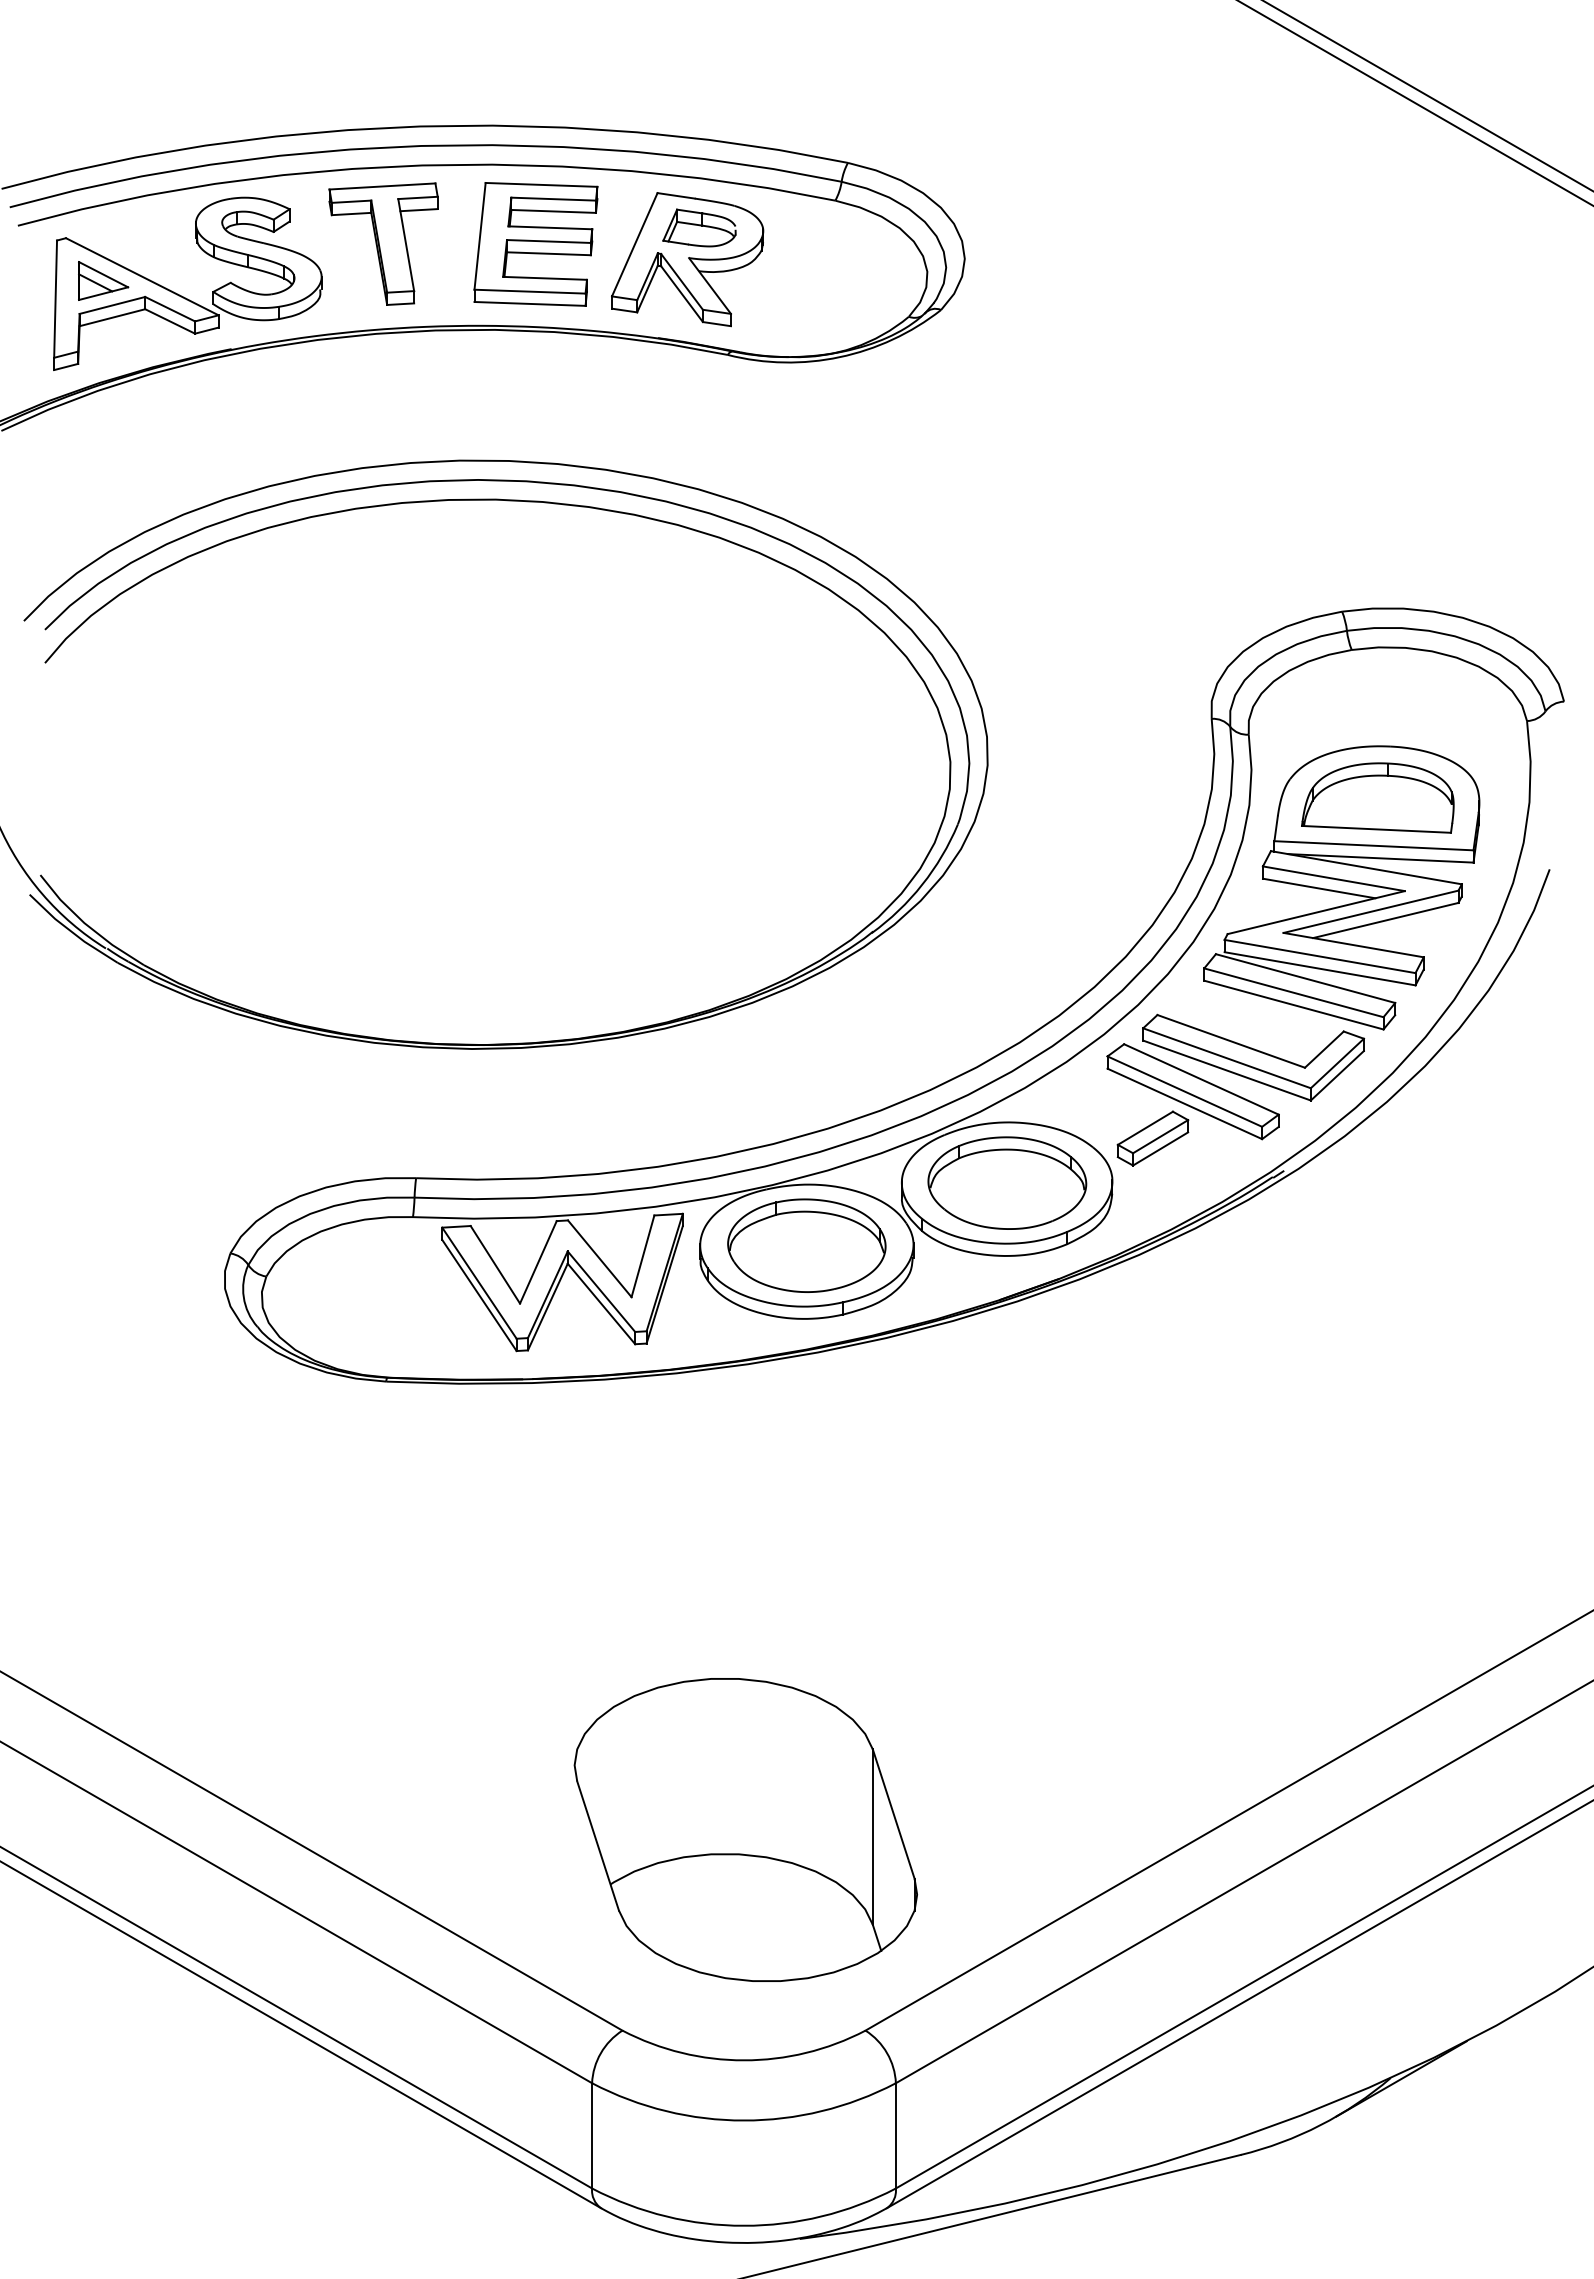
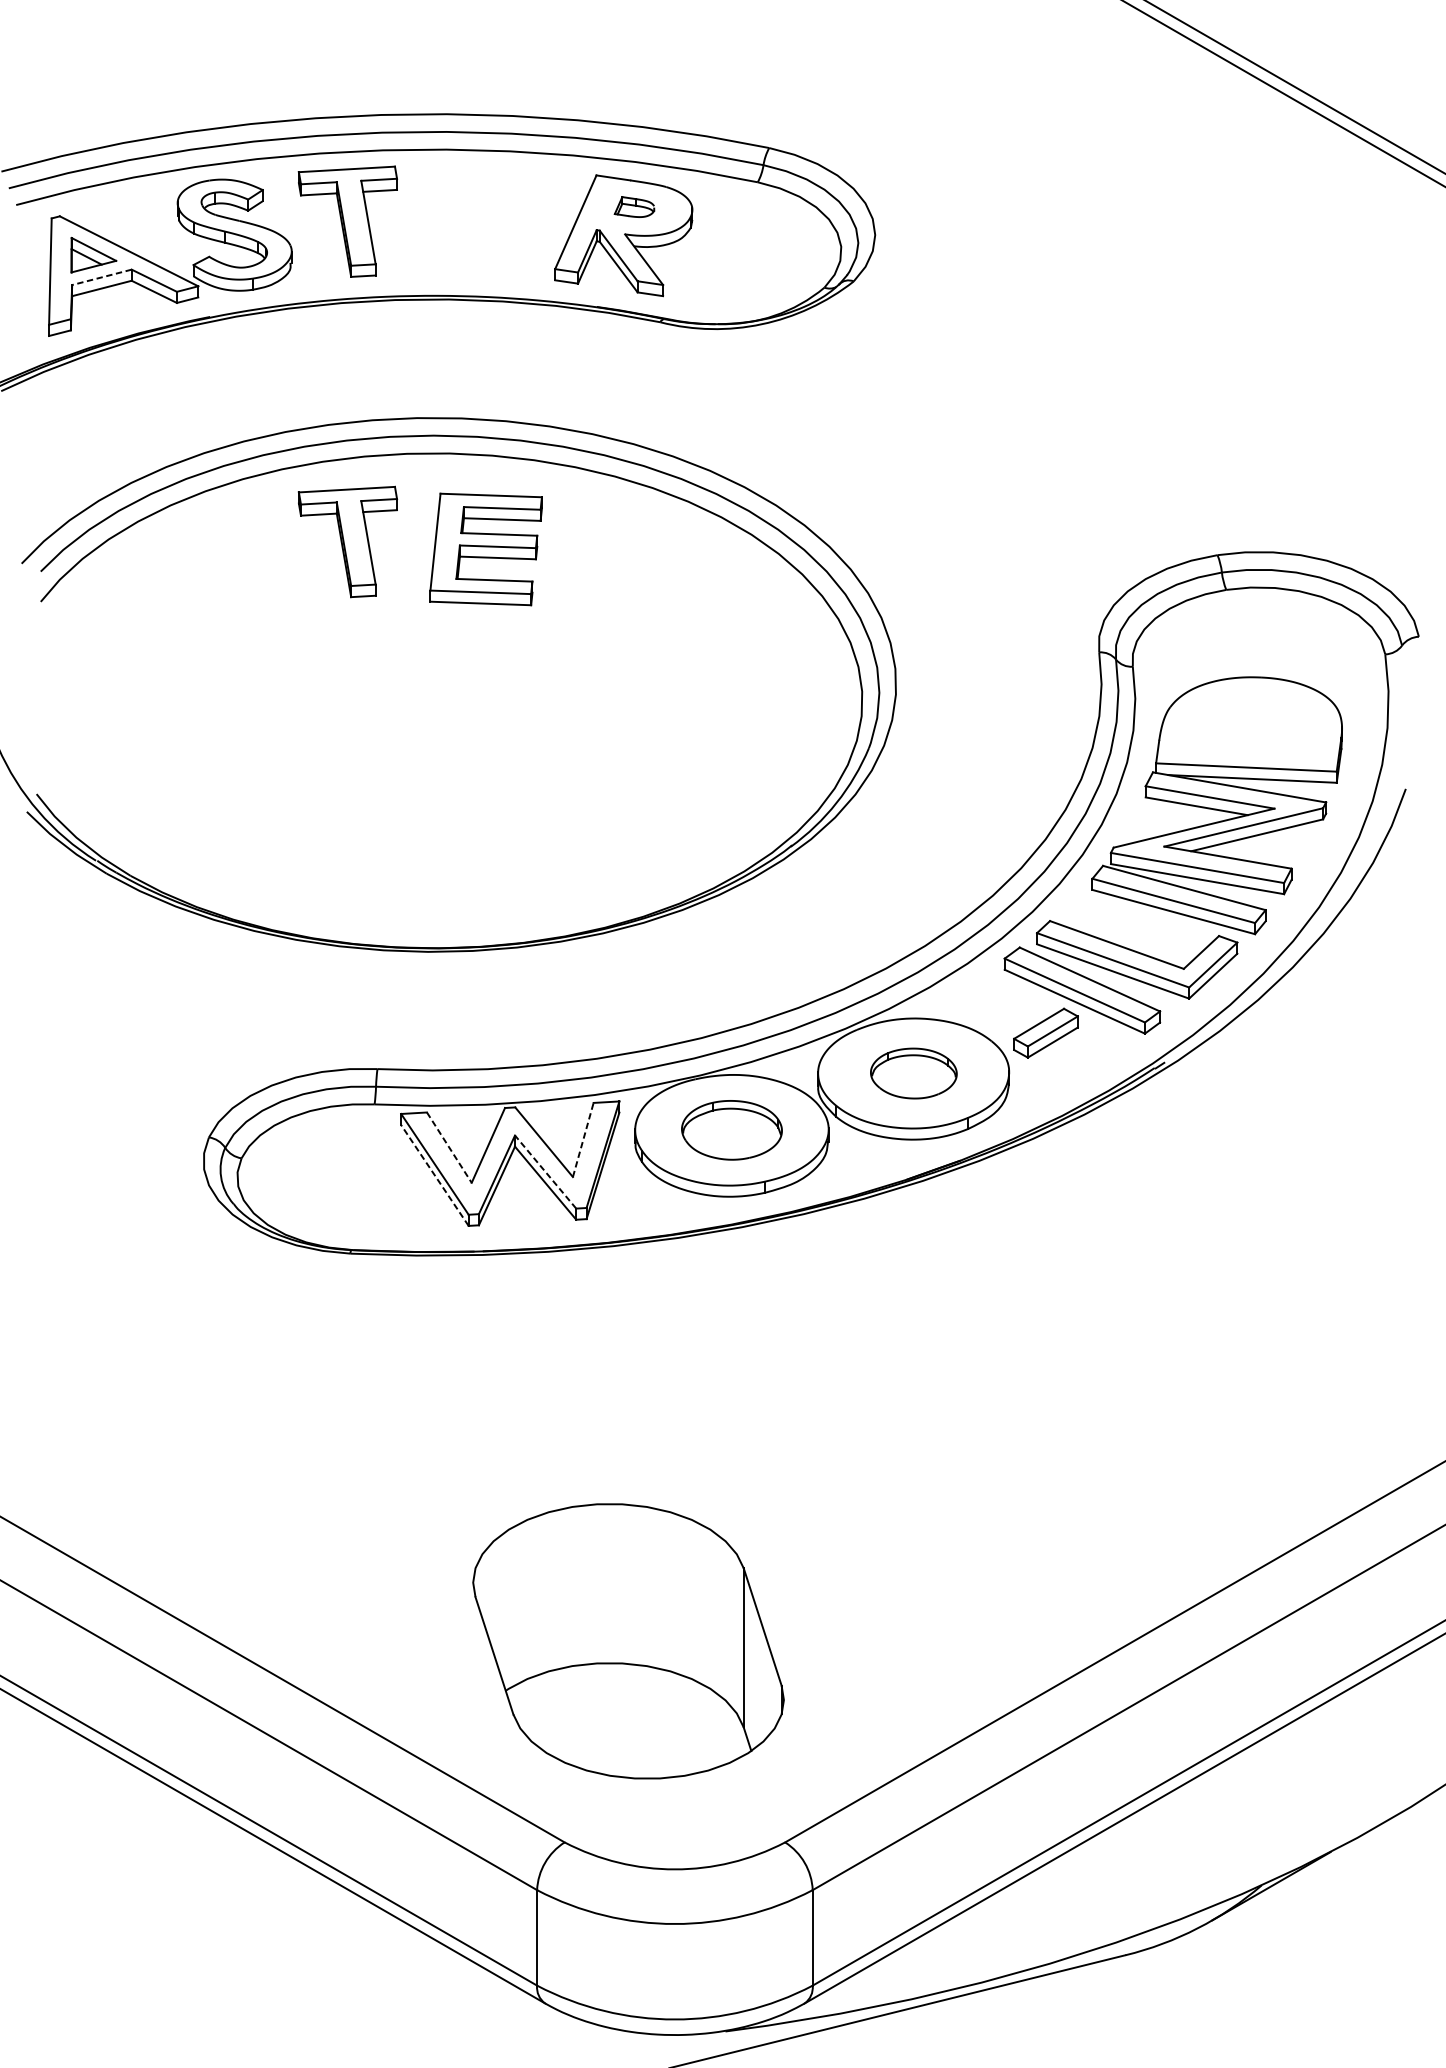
part: (699, 227) -> (634, 206), size x0.6
part: (535, 244) -> (485, 549), moved
line: (112, 305) -> (102, 277), solid -> dashed
part: (383, 596) -> (347, 541), added
part: (1377, 797) -> (1249, 723), removed
part: (1007, 1182) -> (913, 1073), size x0.6
part: (806, 1245) -> (731, 1130), size x0.7
line: (643, 1255) -> (583, 1139), solid -> dashed
line: (495, 1264) -> (449, 1147), solid -> dashed
line: (601, 1291) -> (545, 1171), solid -> dashed
line: (479, 1295) -> (434, 1175), solid -> dashed
part: (745, 1829) -> (628, 1640), moved

